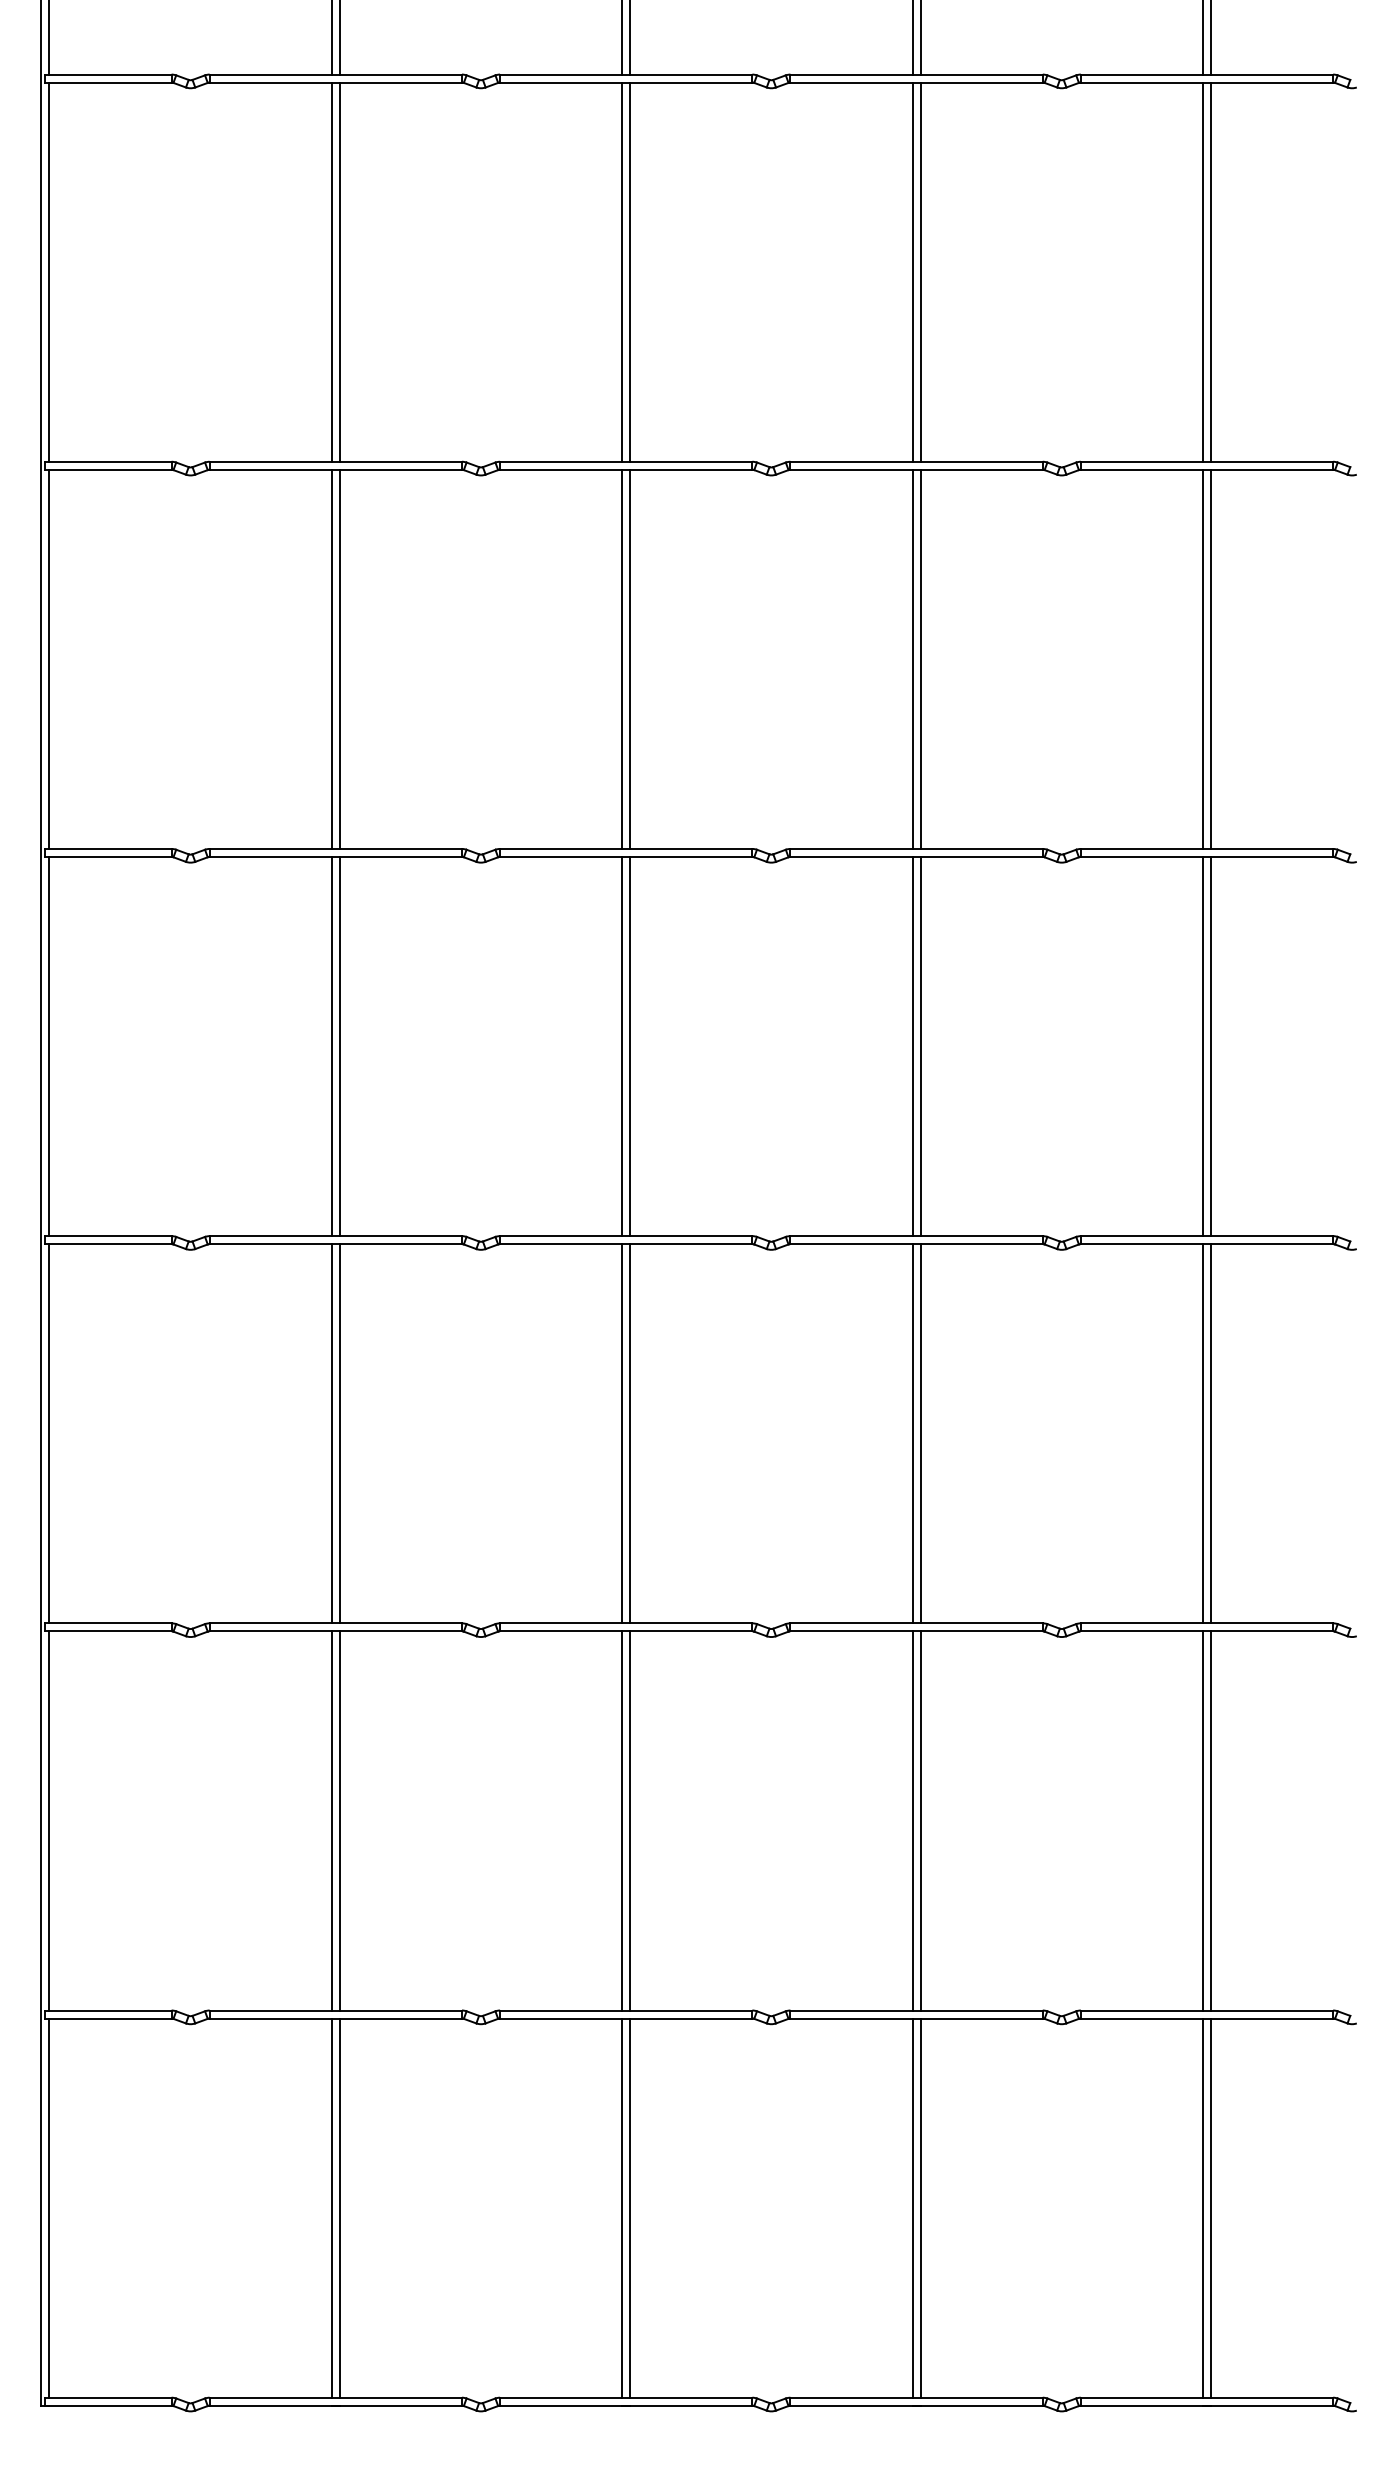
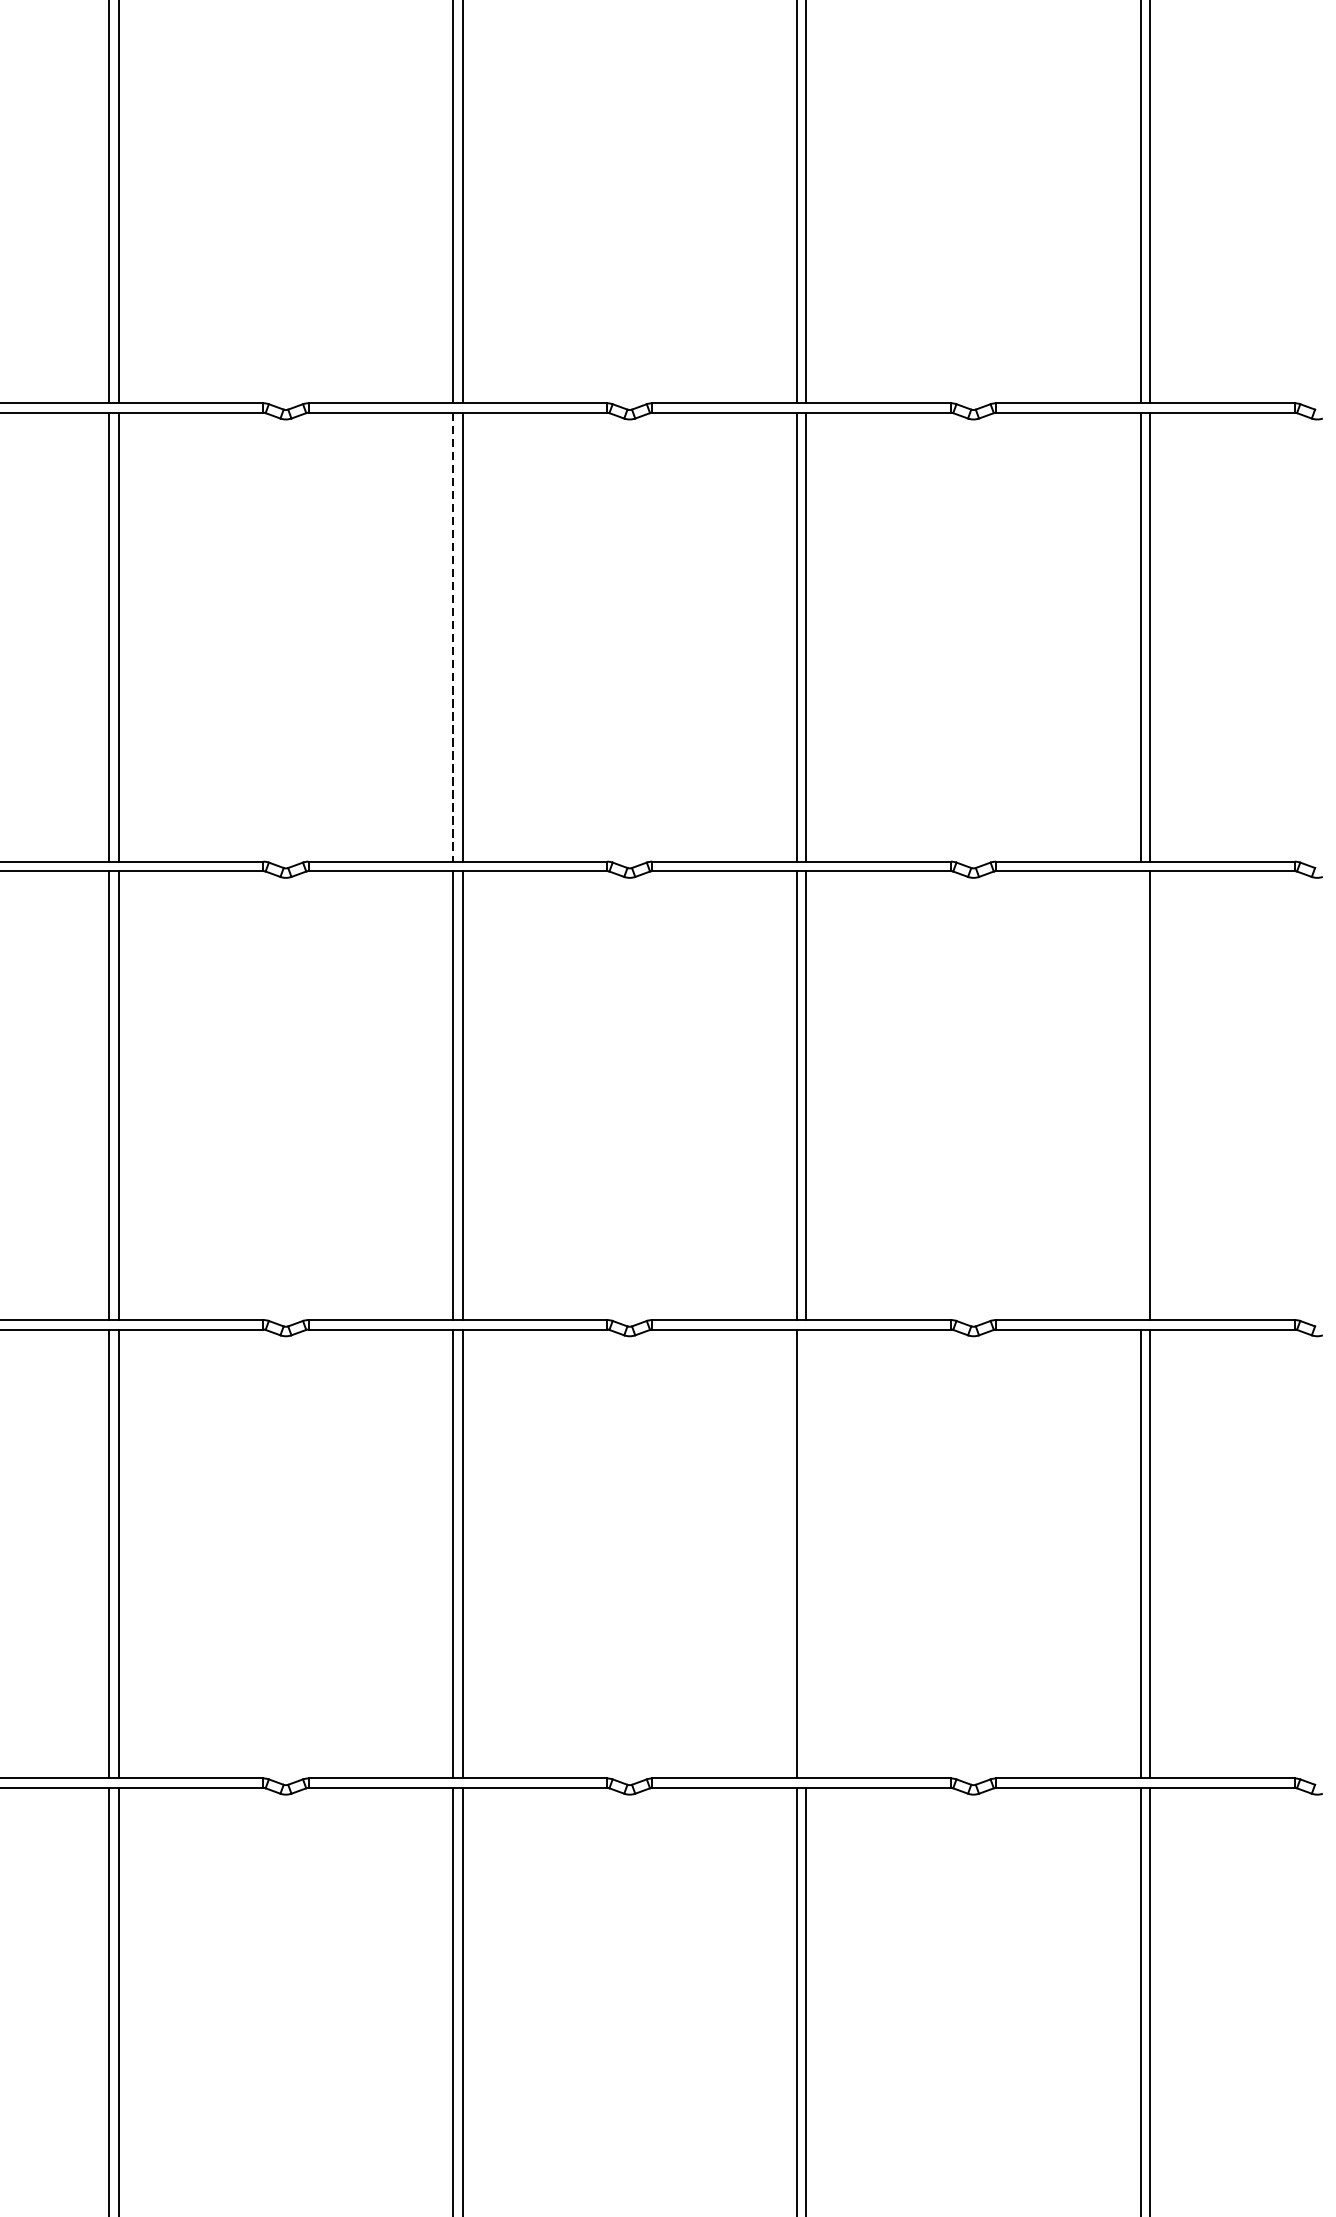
line: (622, 659) -> (453, 637), solid -> dashed
line: (1202, 1046) -> (1140, 1095), removed
line: (920, 1433) -> (806, 1553), removed

